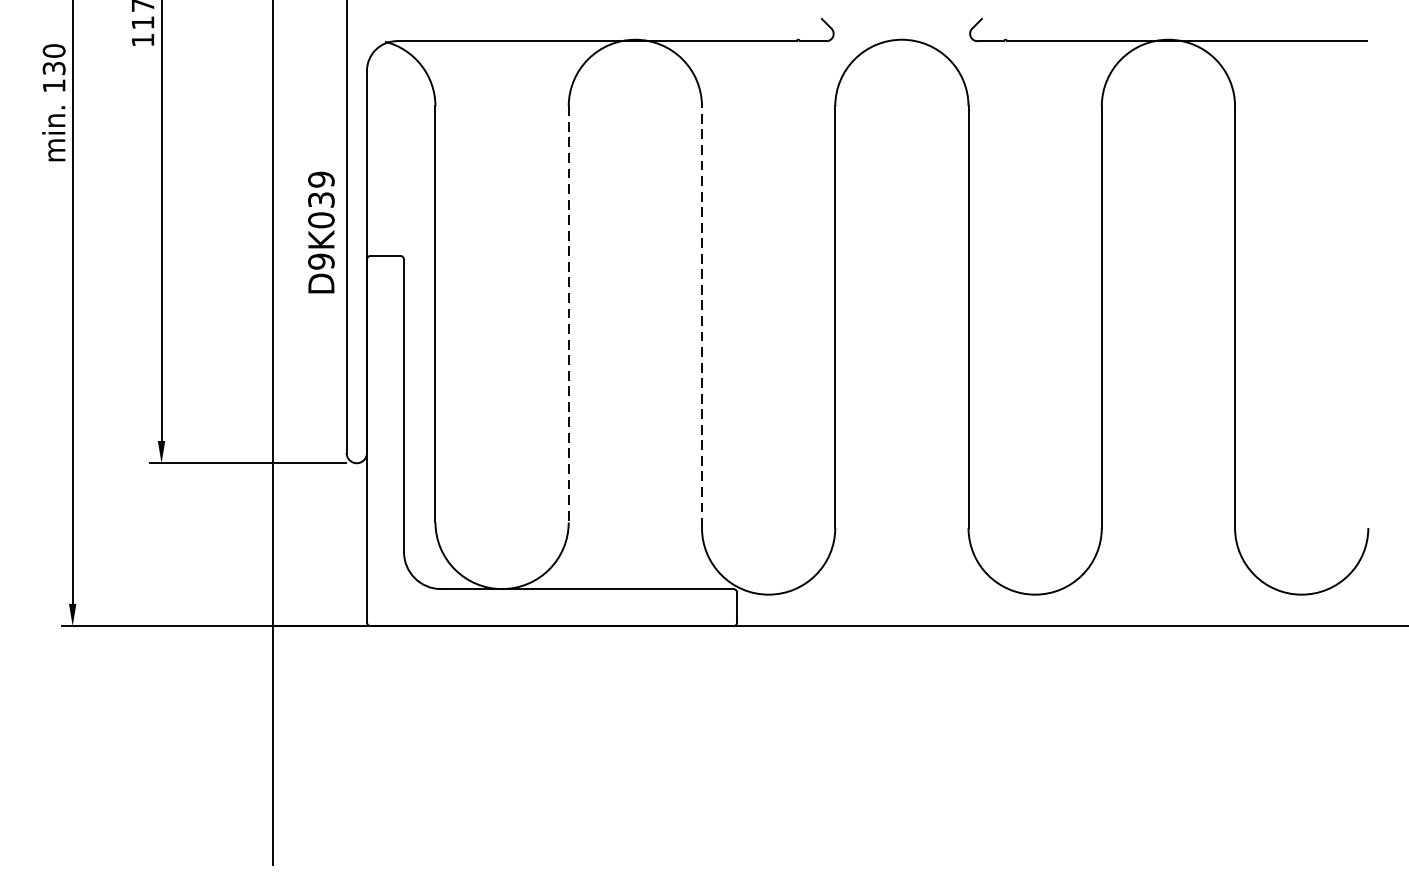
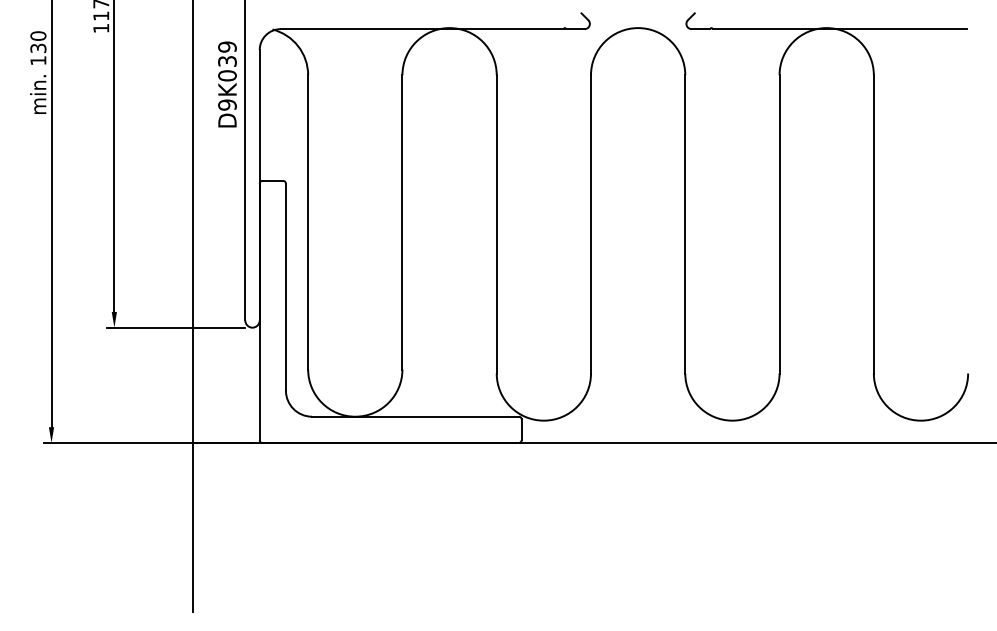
text: (321, 232) -> (227, 84), moved
line: (568, 314) -> (402, 222), dashed -> solid
line: (701, 315) -> (496, 223), dashed -> solid

